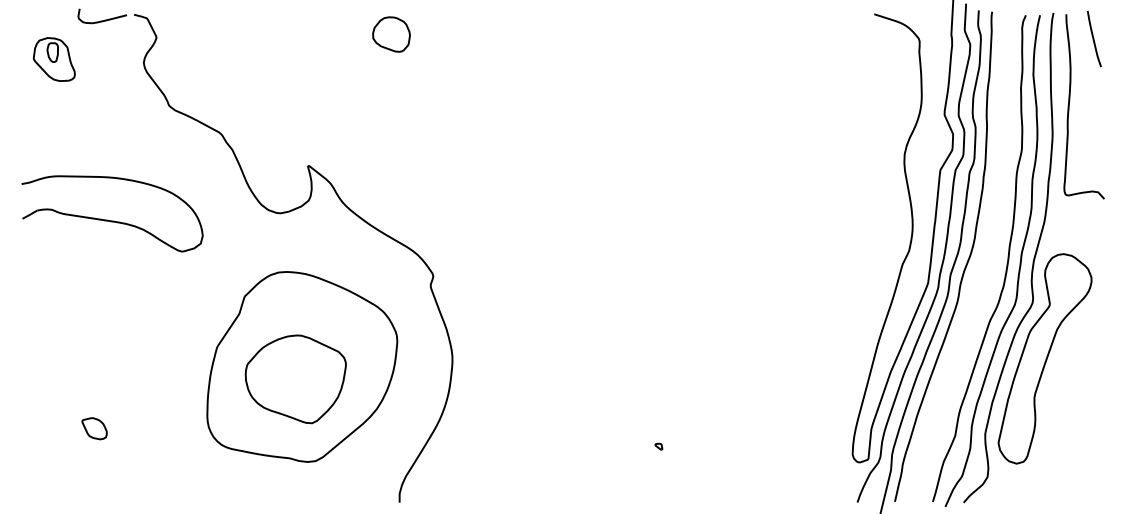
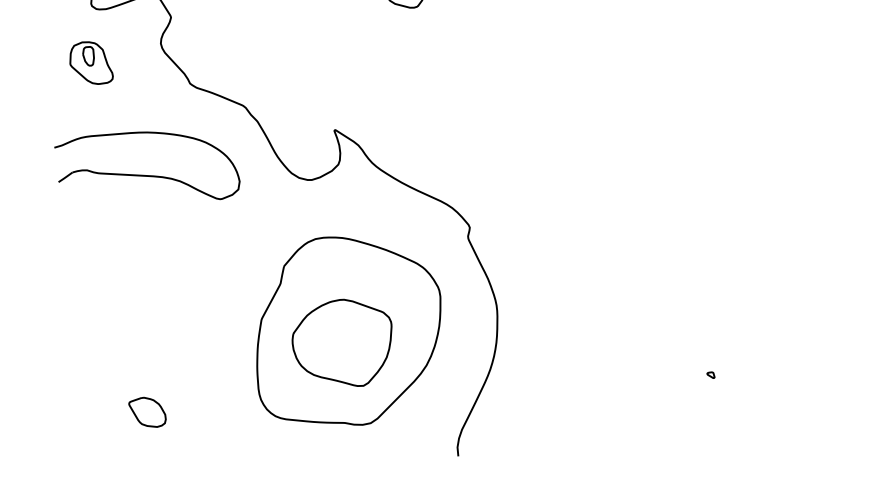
part: (53, 59) -> (90, 63), moved
part: (112, 220) -> (148, 175), moved
part: (94, 428) -> (147, 412), size x1.43

